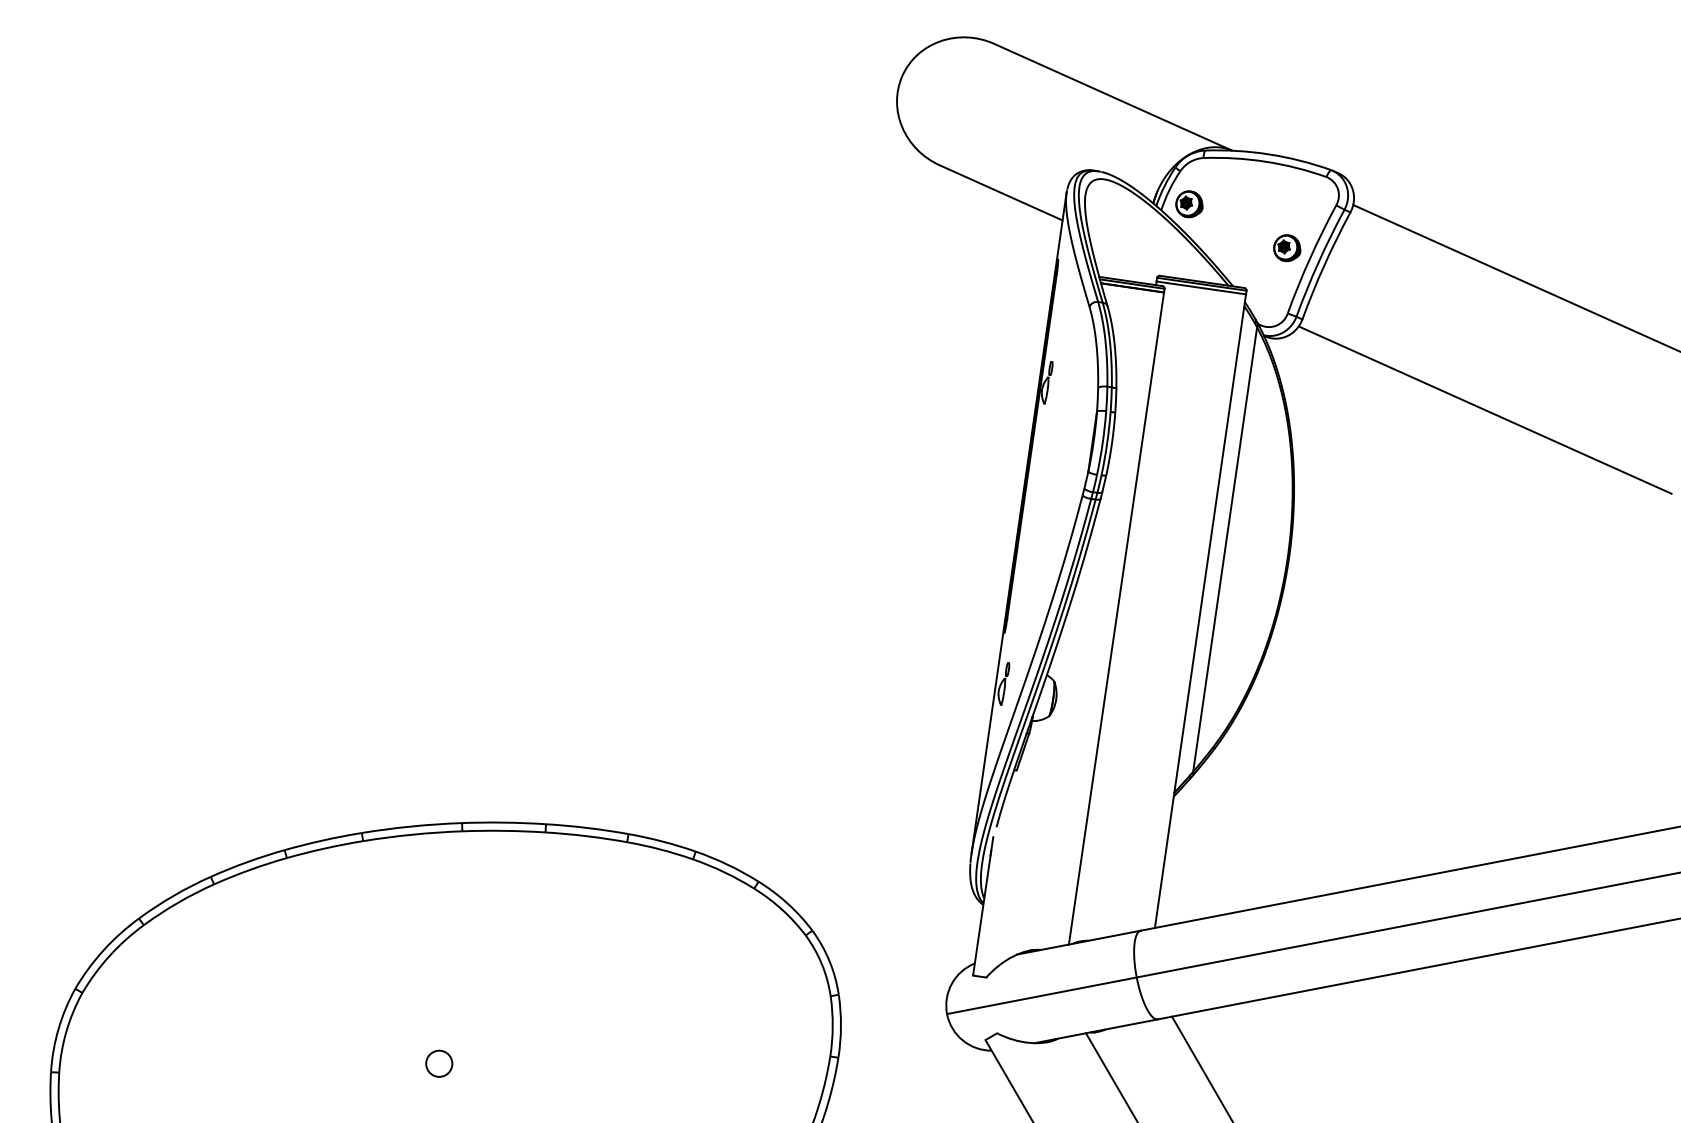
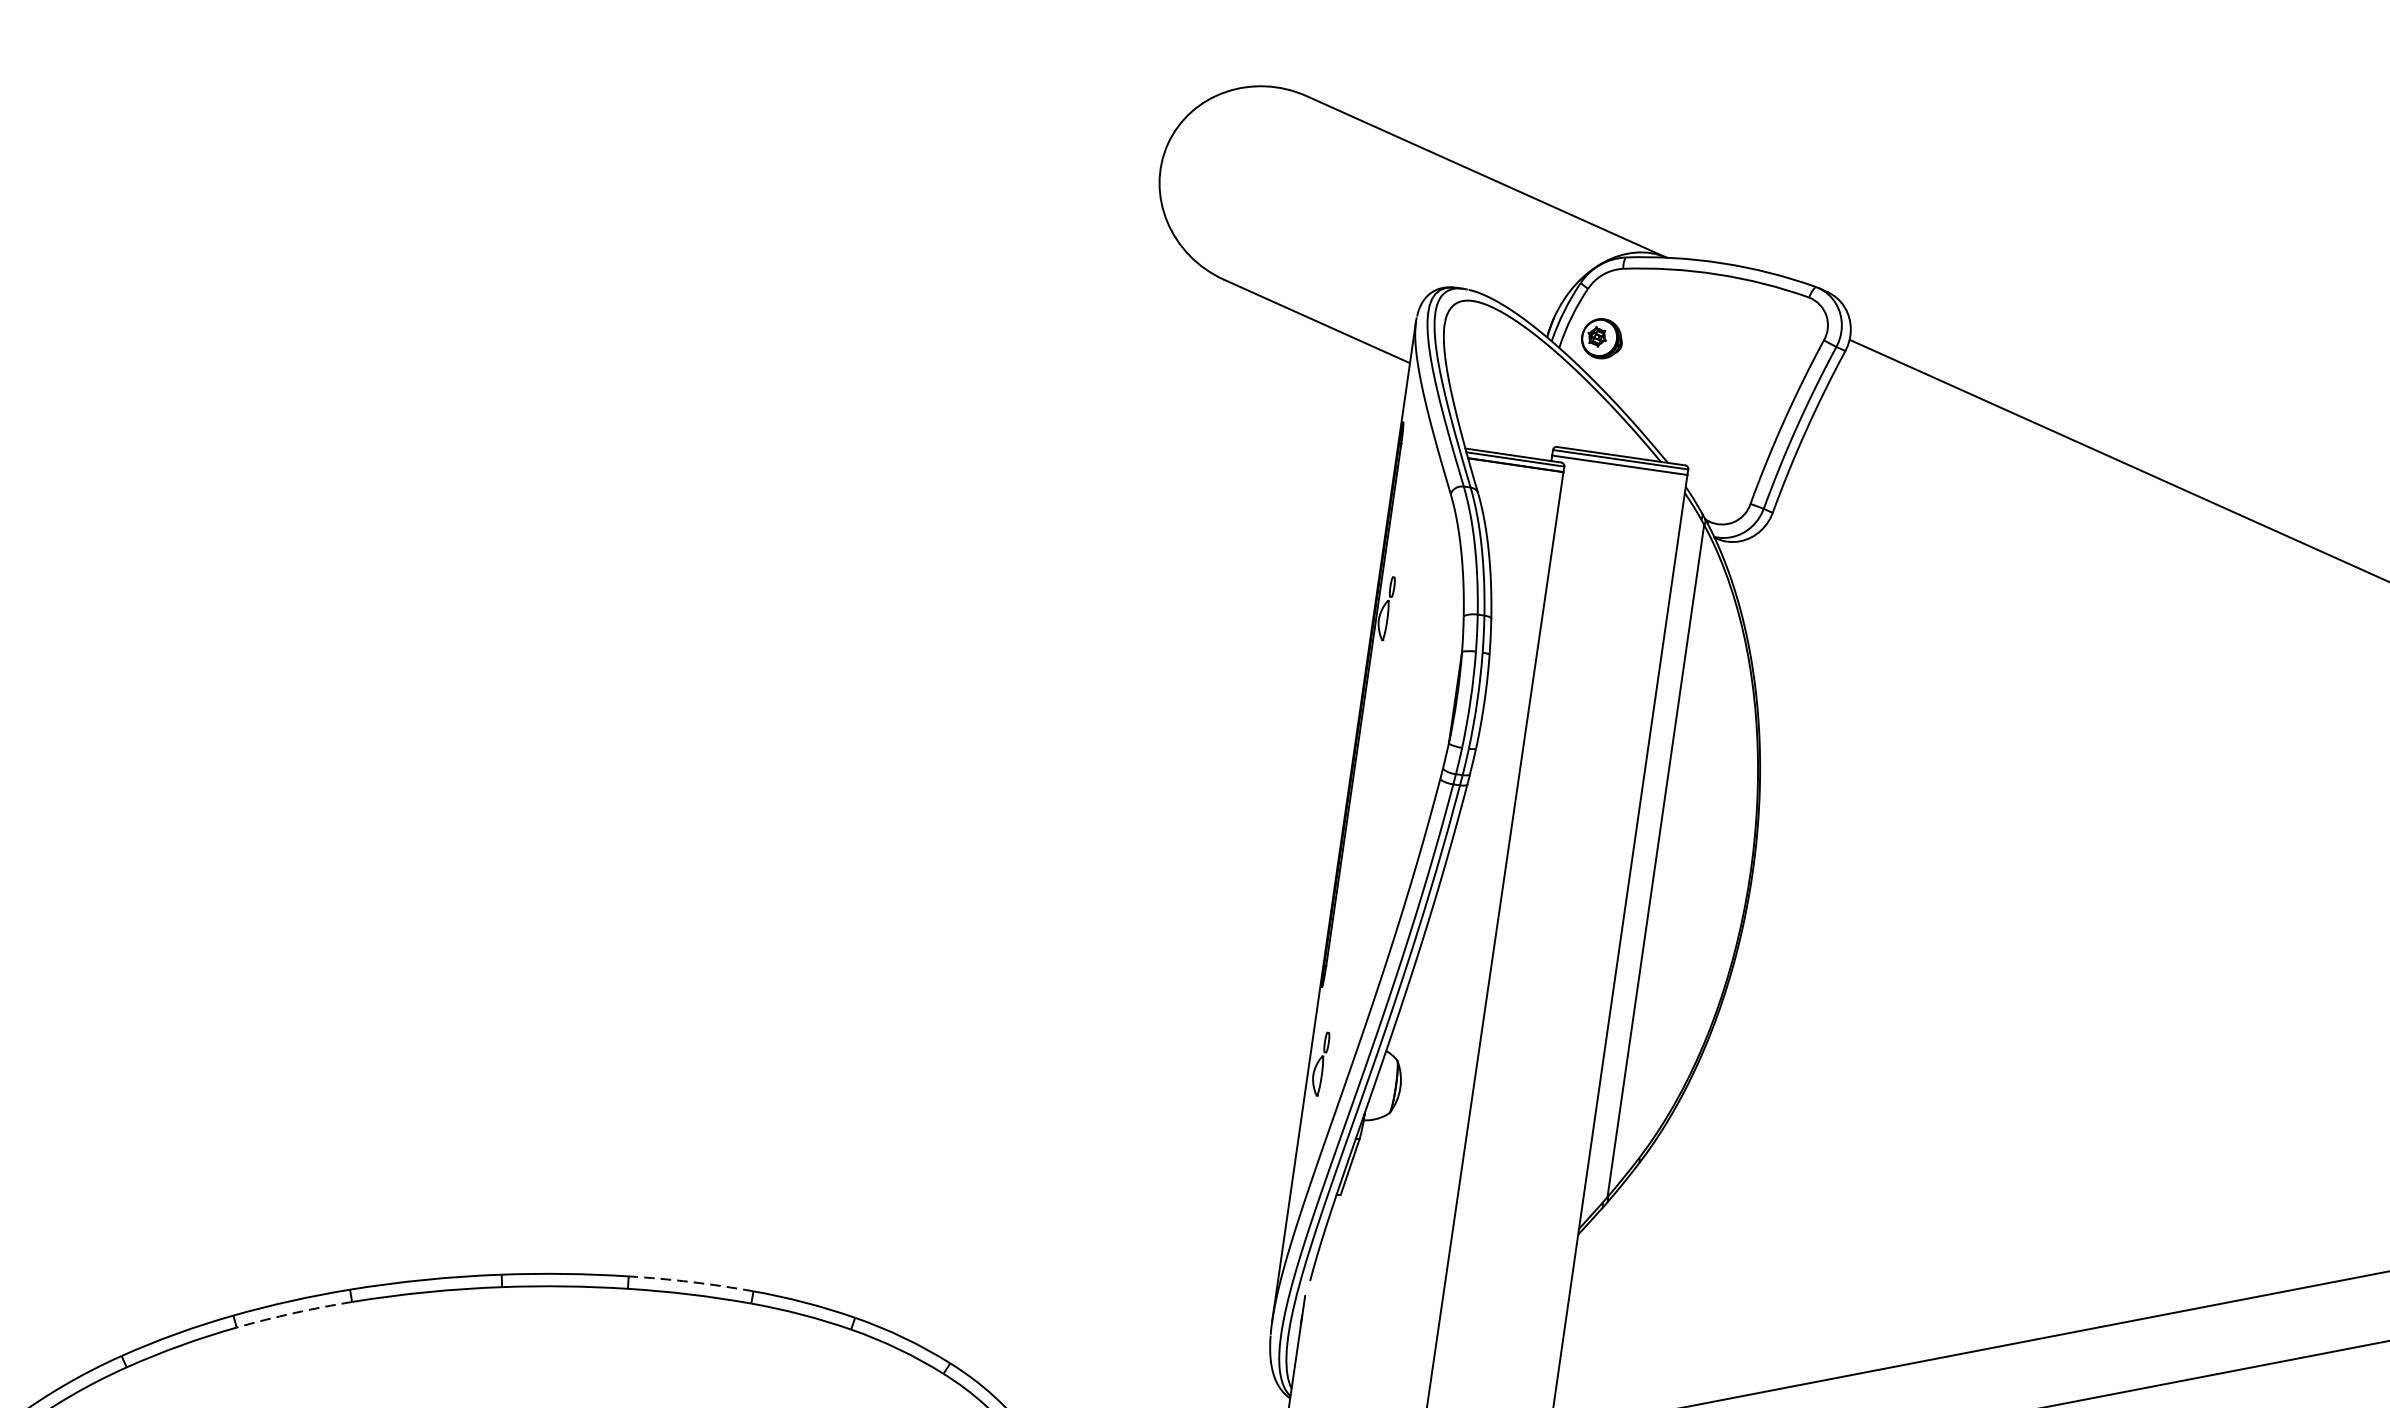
part: (1287, 248) -> (1750, 405), removed
line: (1484, 409) -> (2048, 649), removed
arc: (587, 827) -> (691, 1281), solid -> dashed
arc: (324, 848) -> (293, 1313), solid -> dashed

